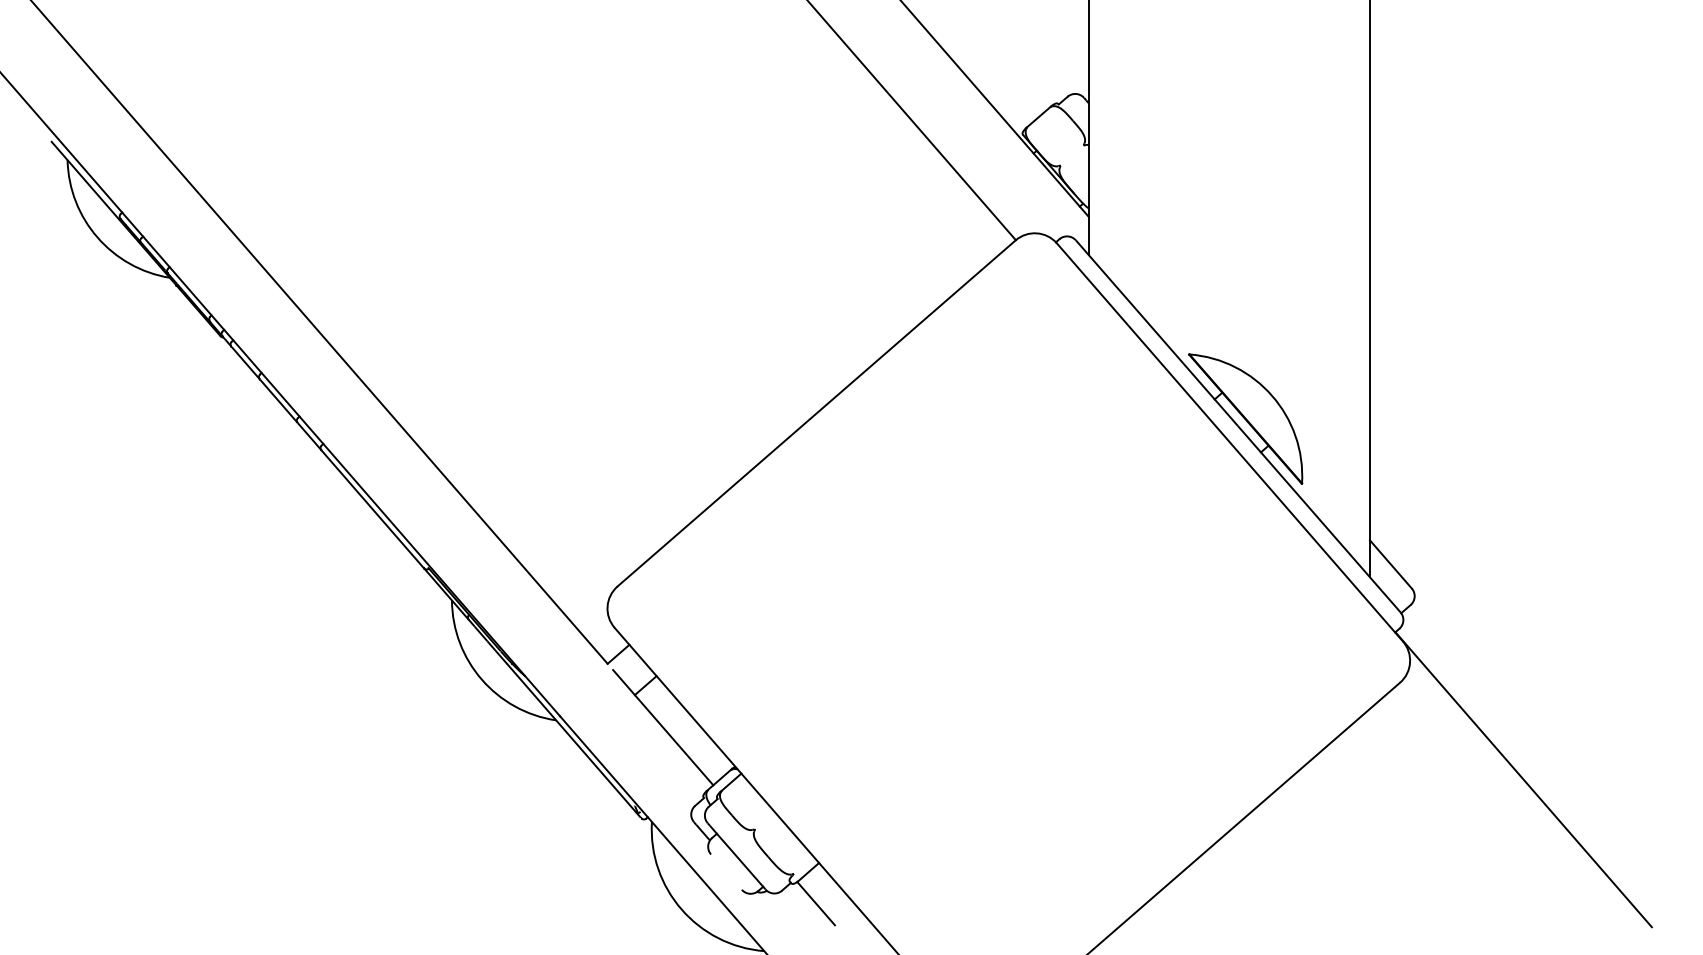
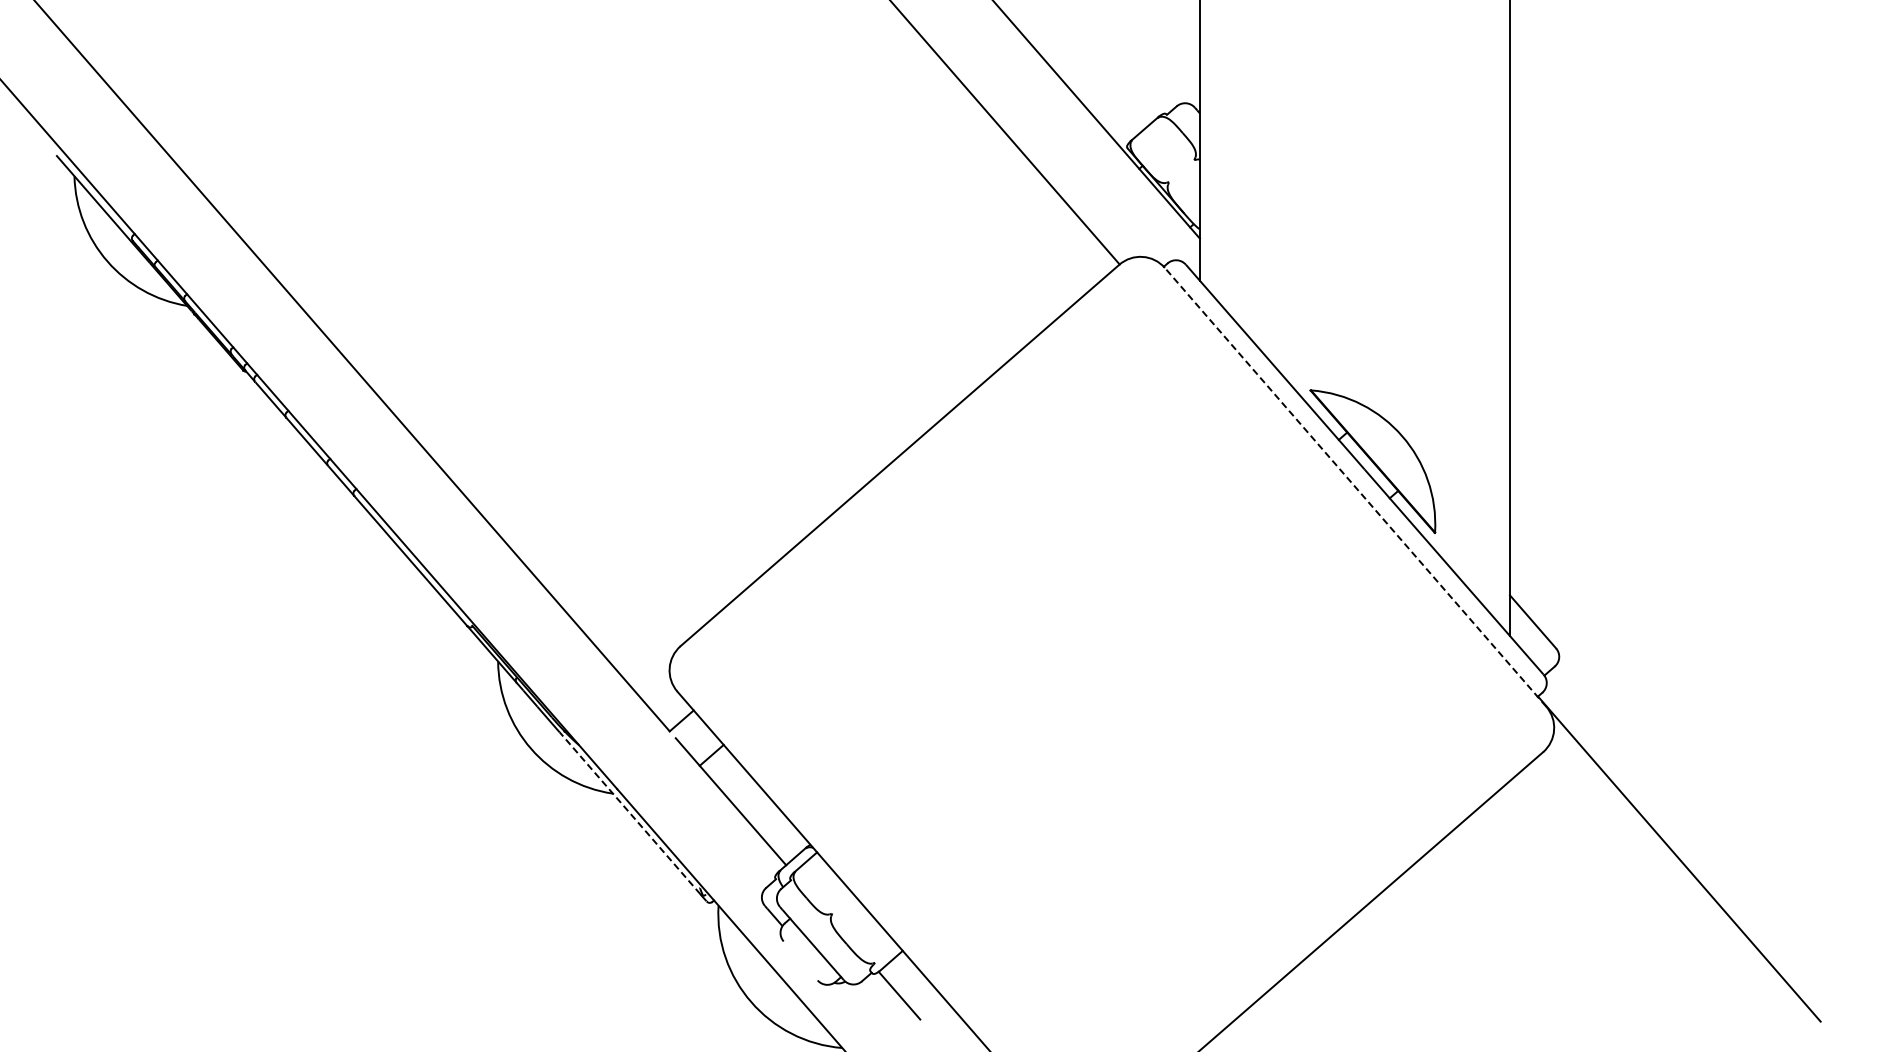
line: (1229, 442) -> (1355, 487), solid -> dashed
line: (571, 737) -> (629, 812), solid -> dashed

